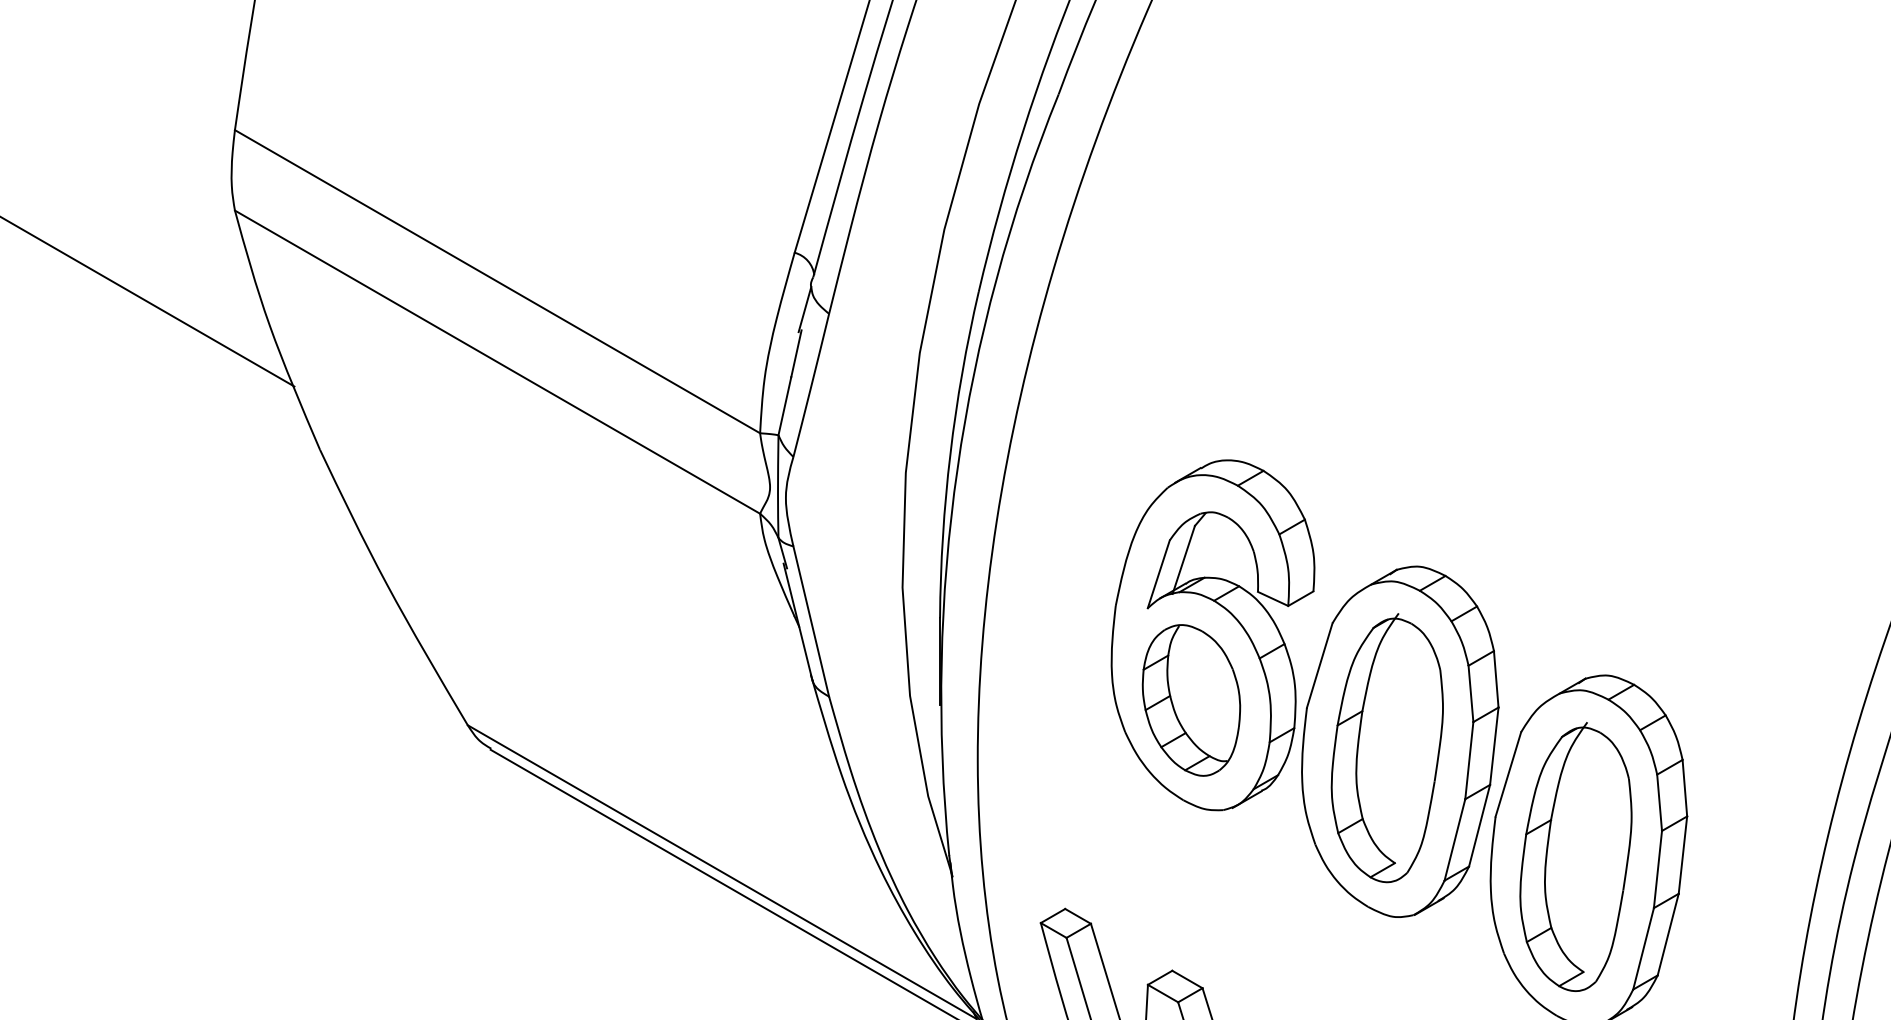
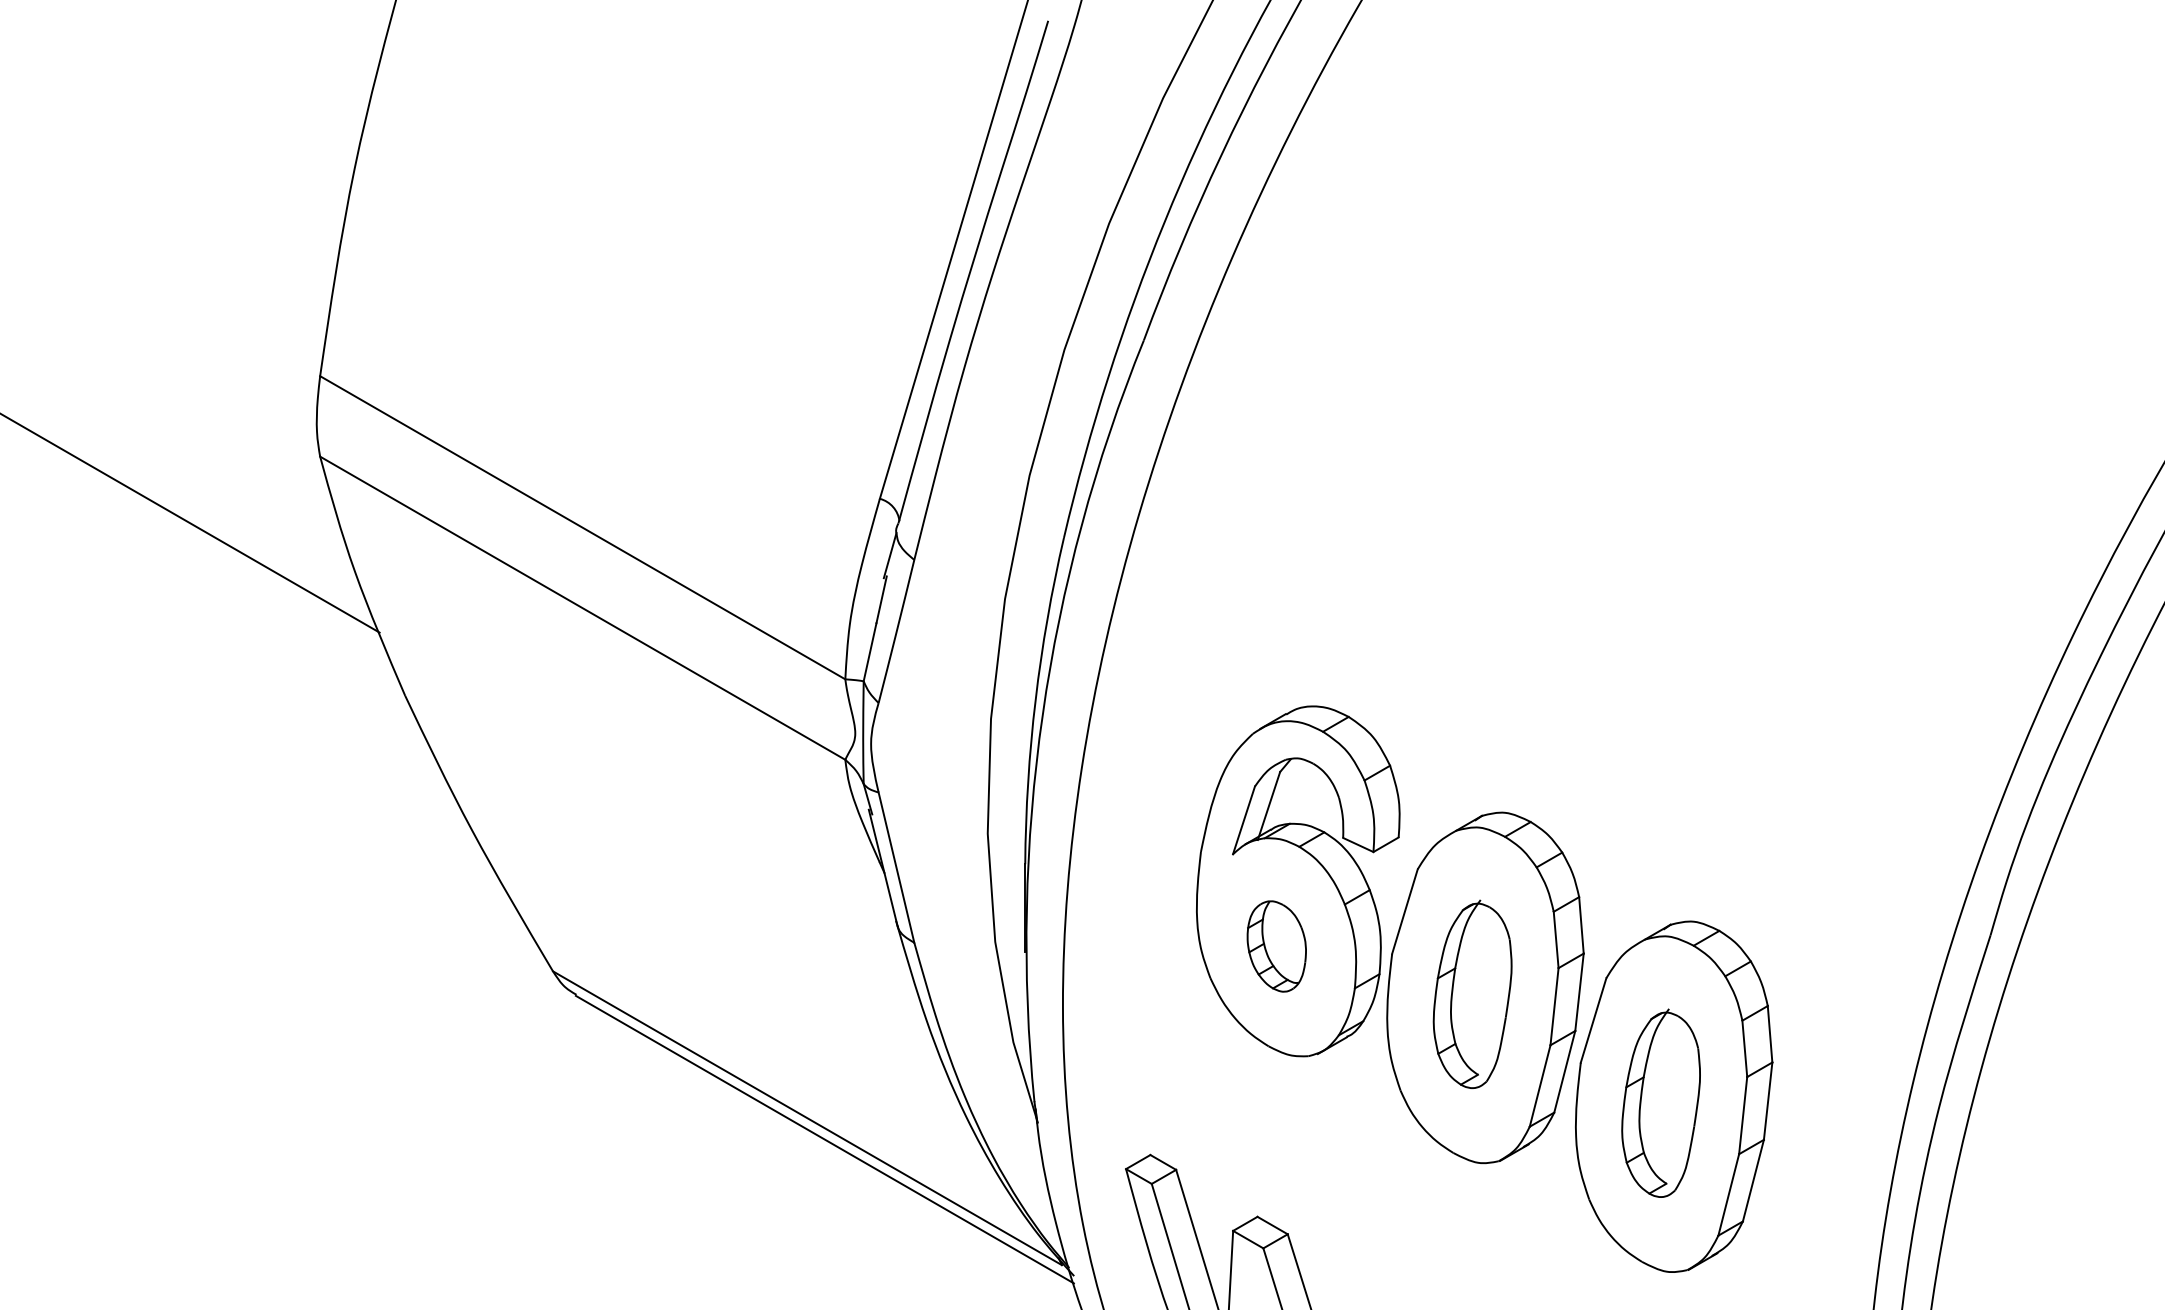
part: (1191, 700) -> (1276, 946), size x0.6
part: (1387, 748) -> (1472, 994), size x0.7
part: (1575, 857) -> (1660, 1103), size x0.7

